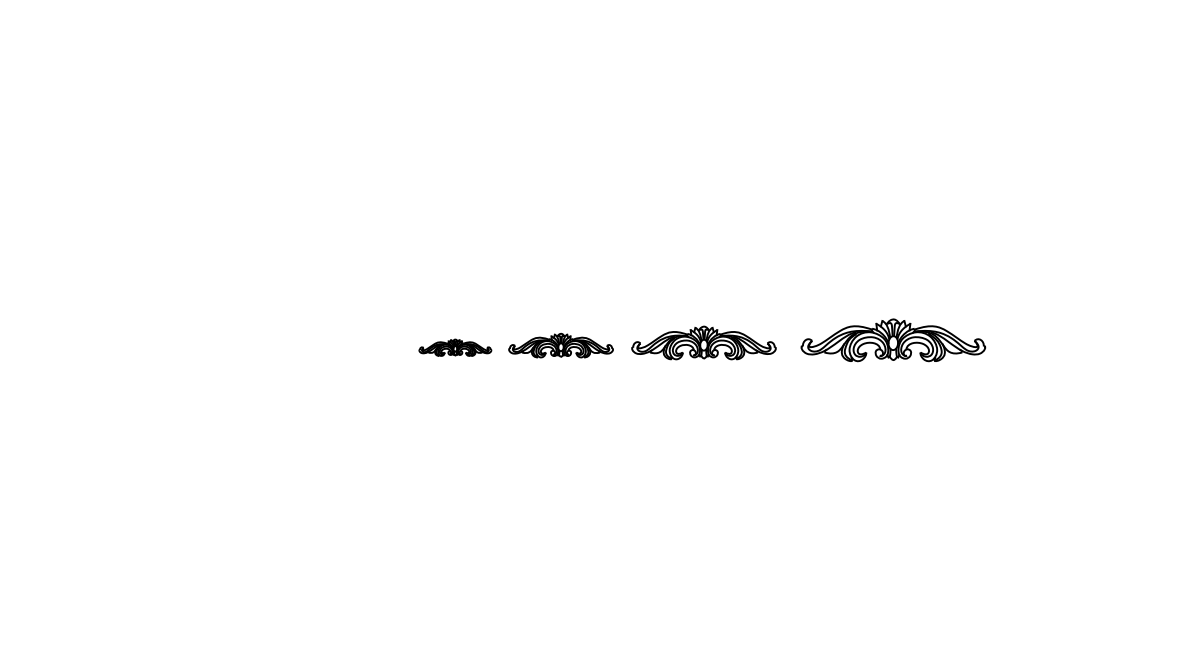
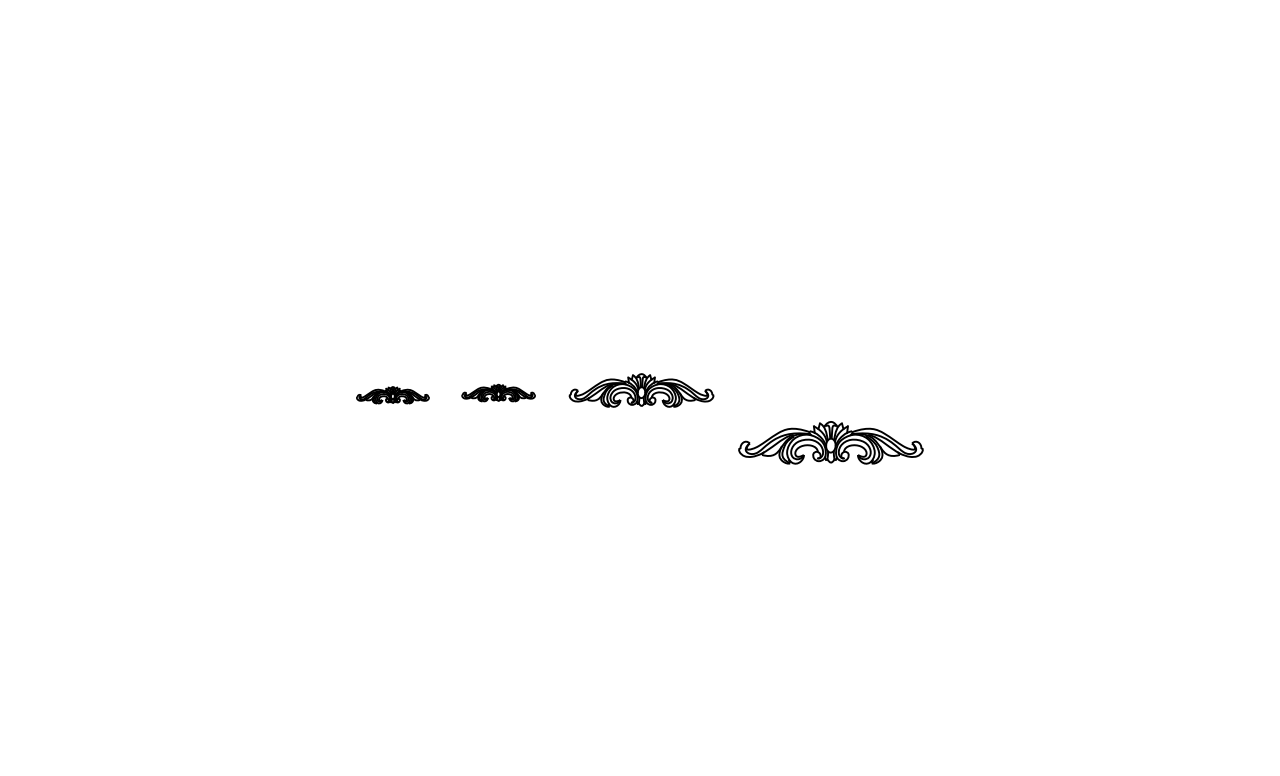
part: (892, 340) -> (830, 442), moved
part: (560, 345) -> (498, 392), size x0.7

